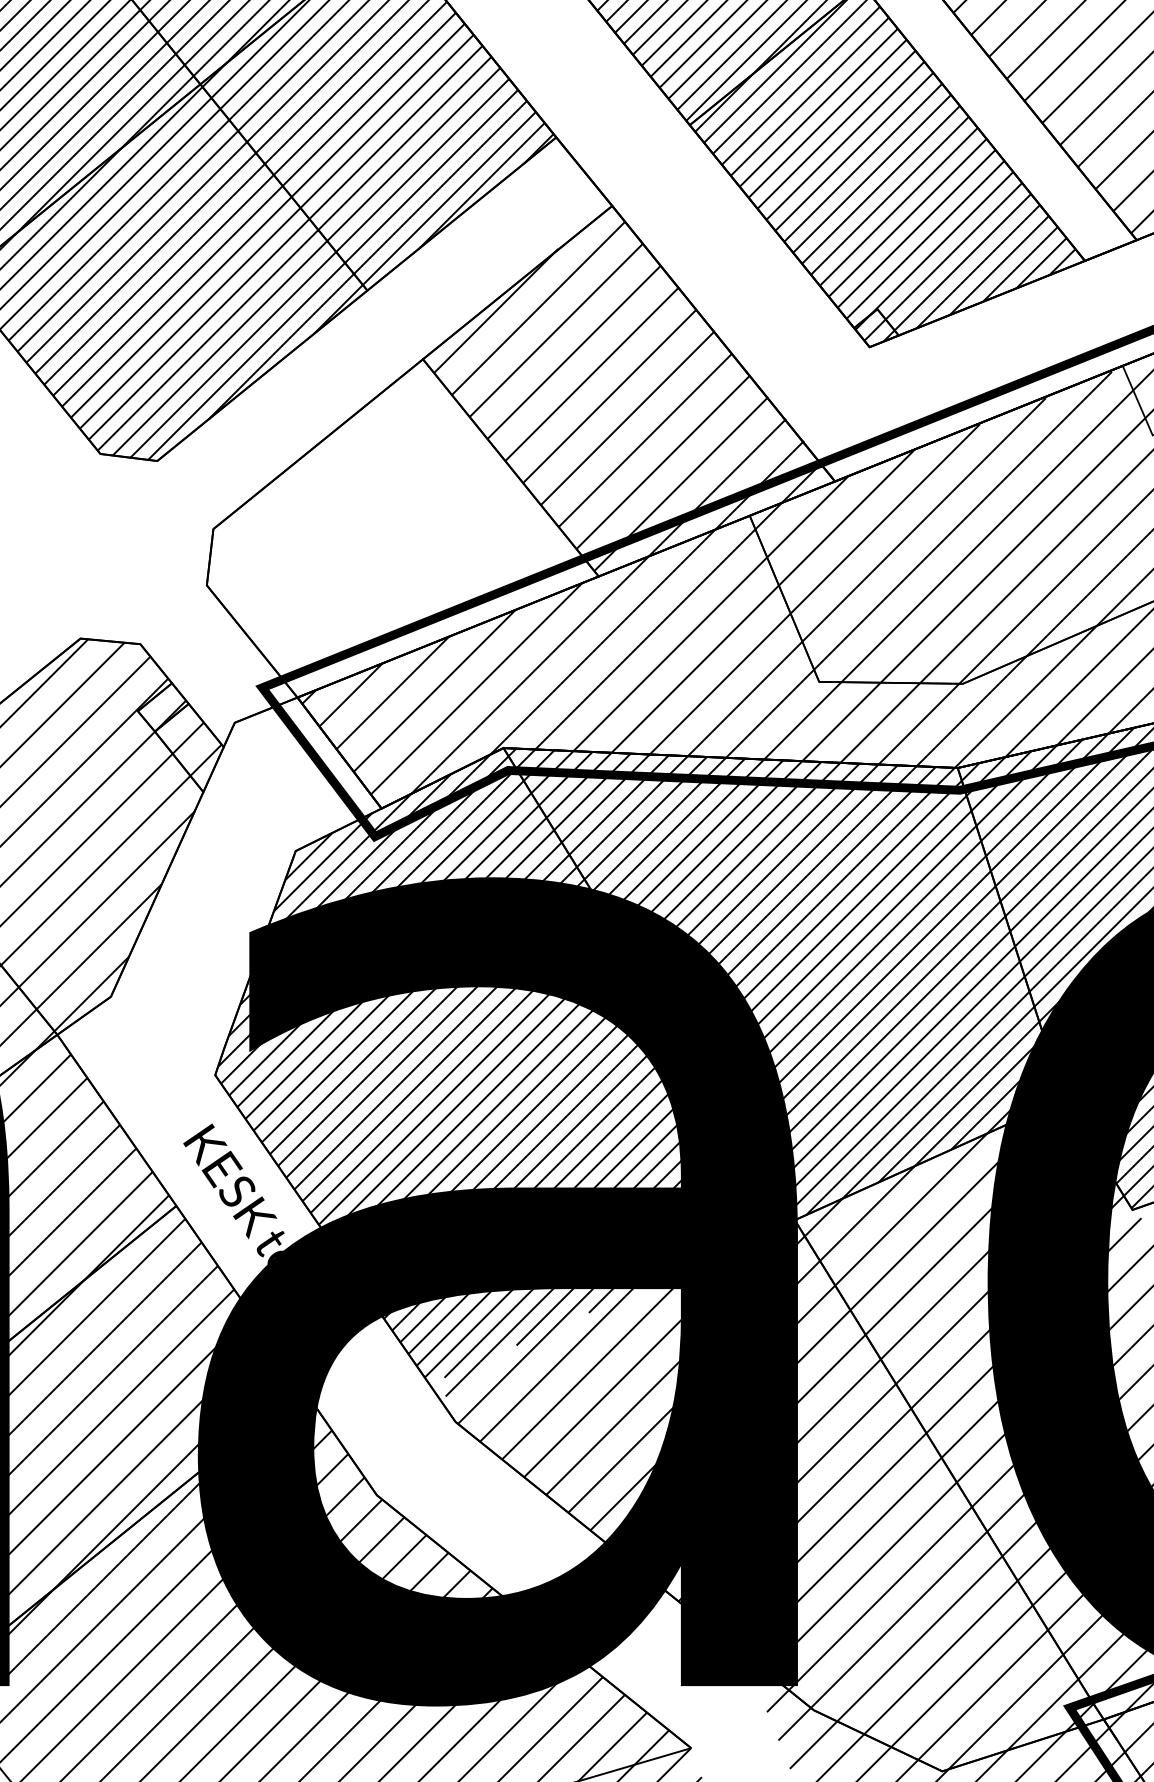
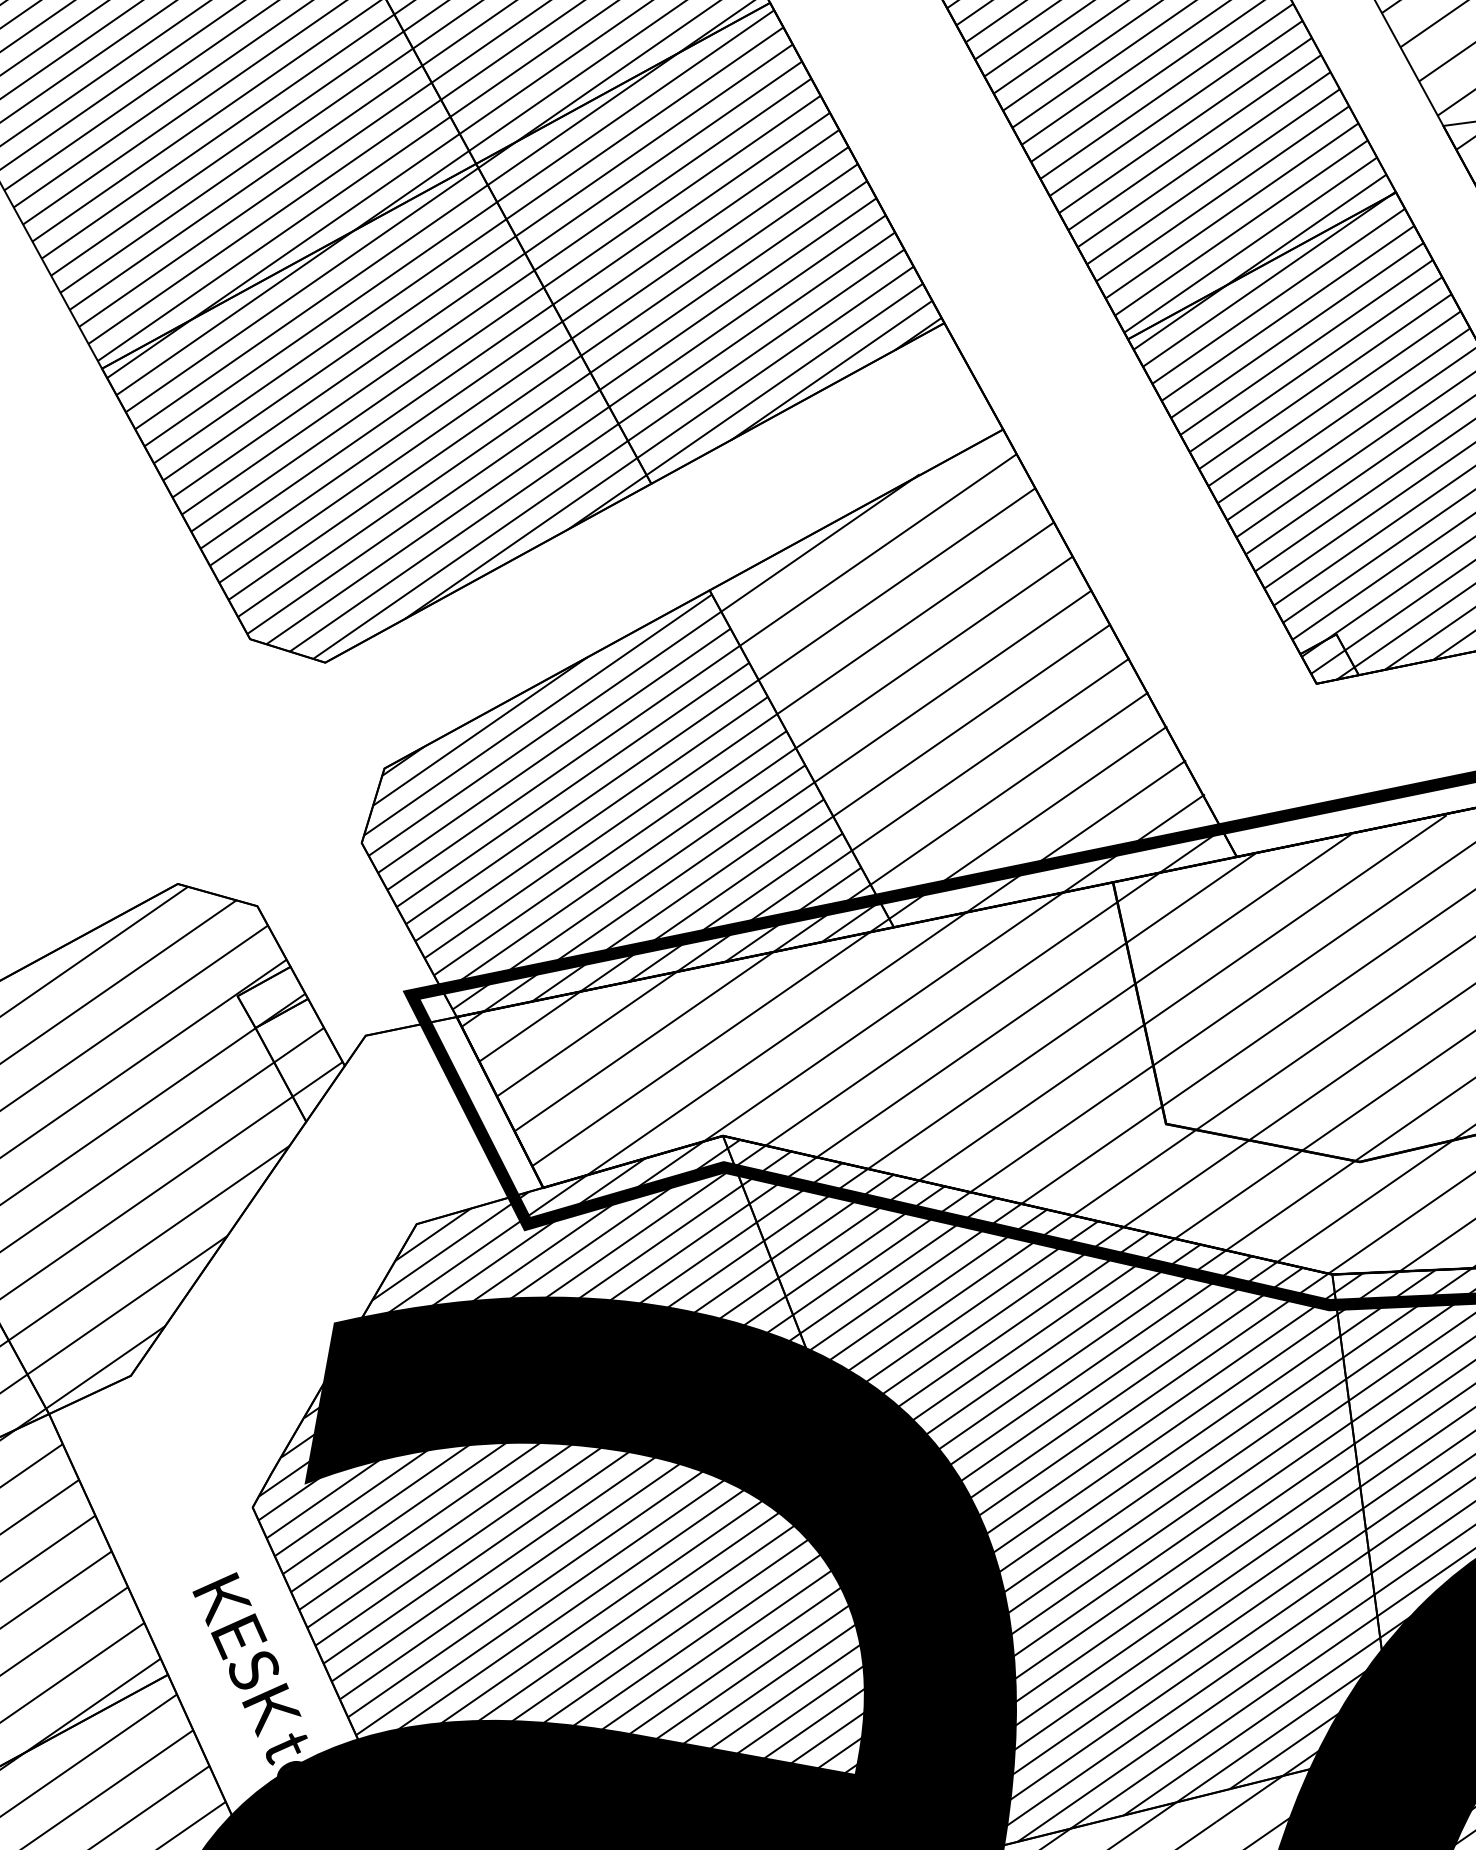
hatch: (400, 527) -> (637, 812), added

